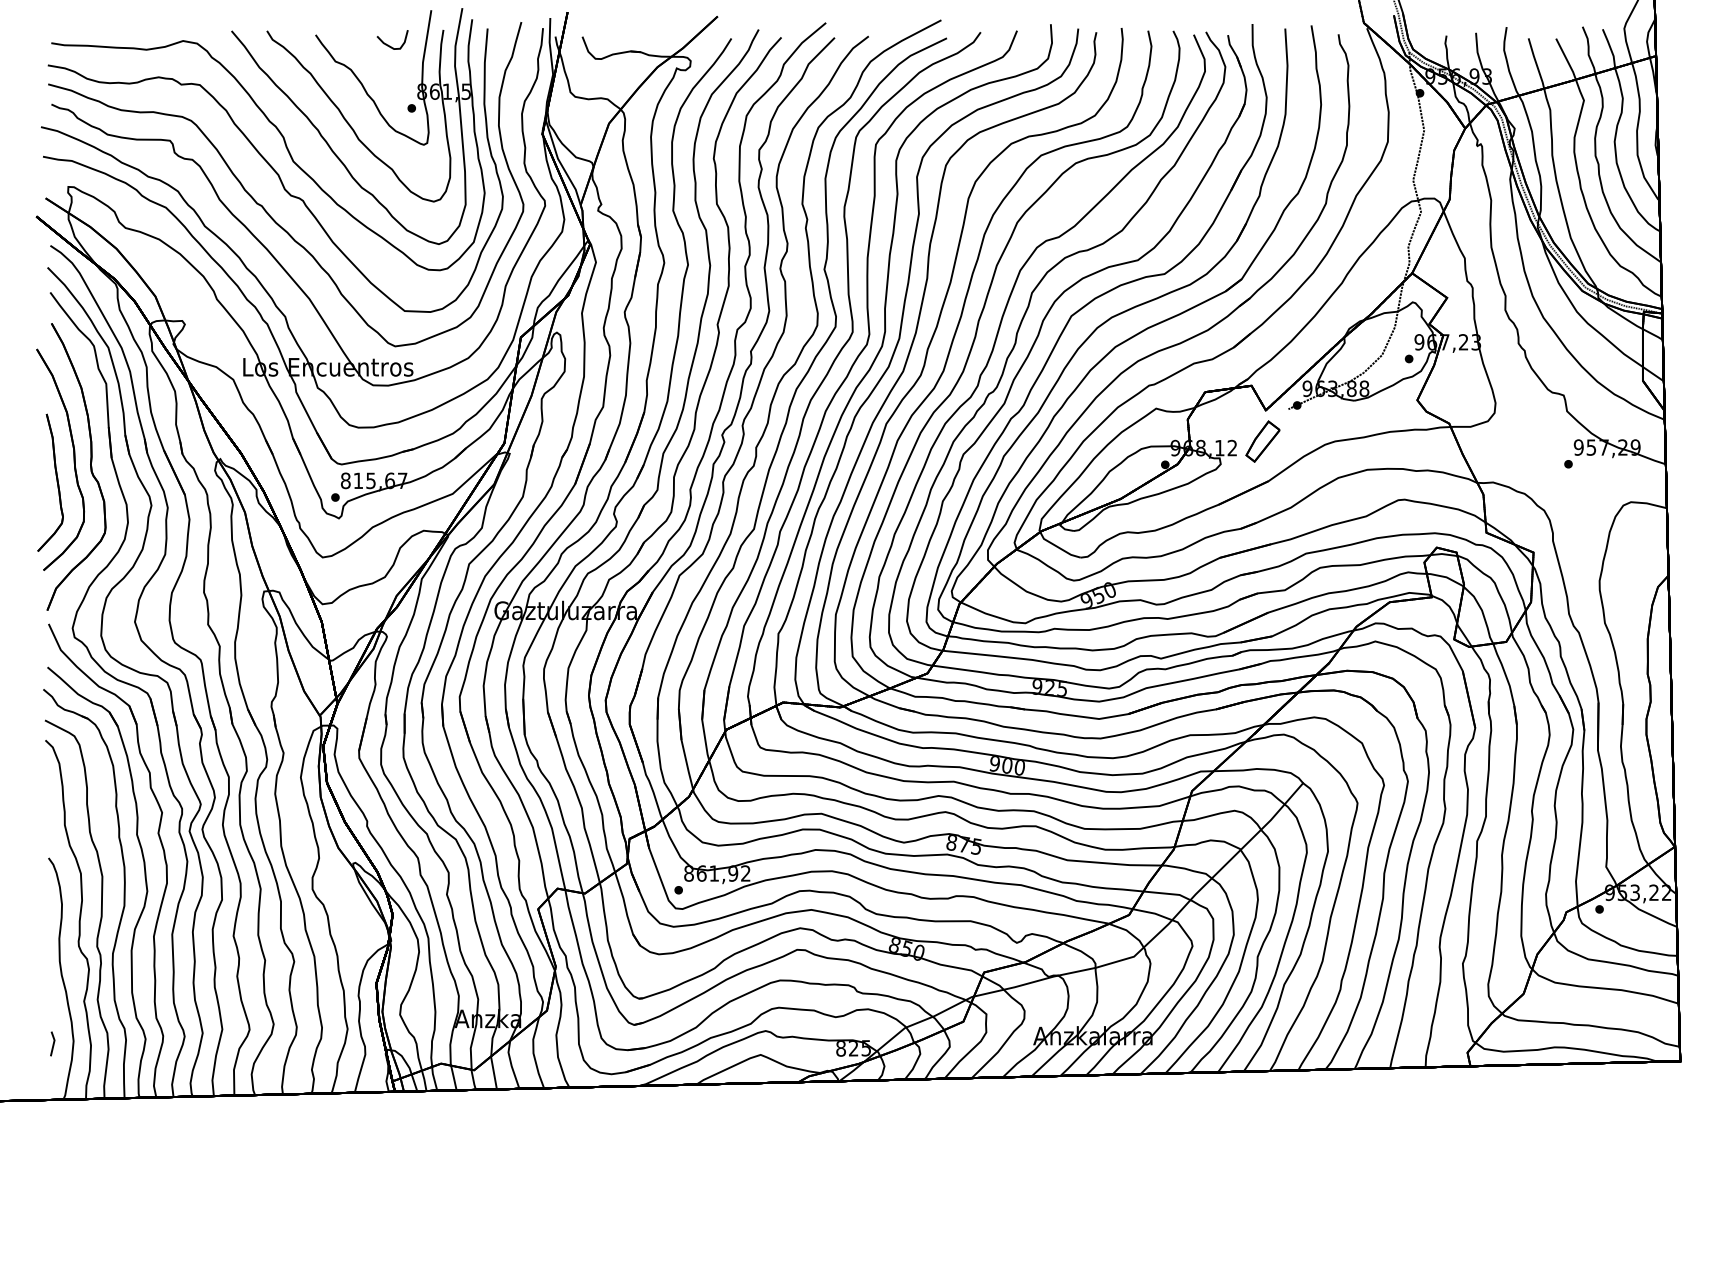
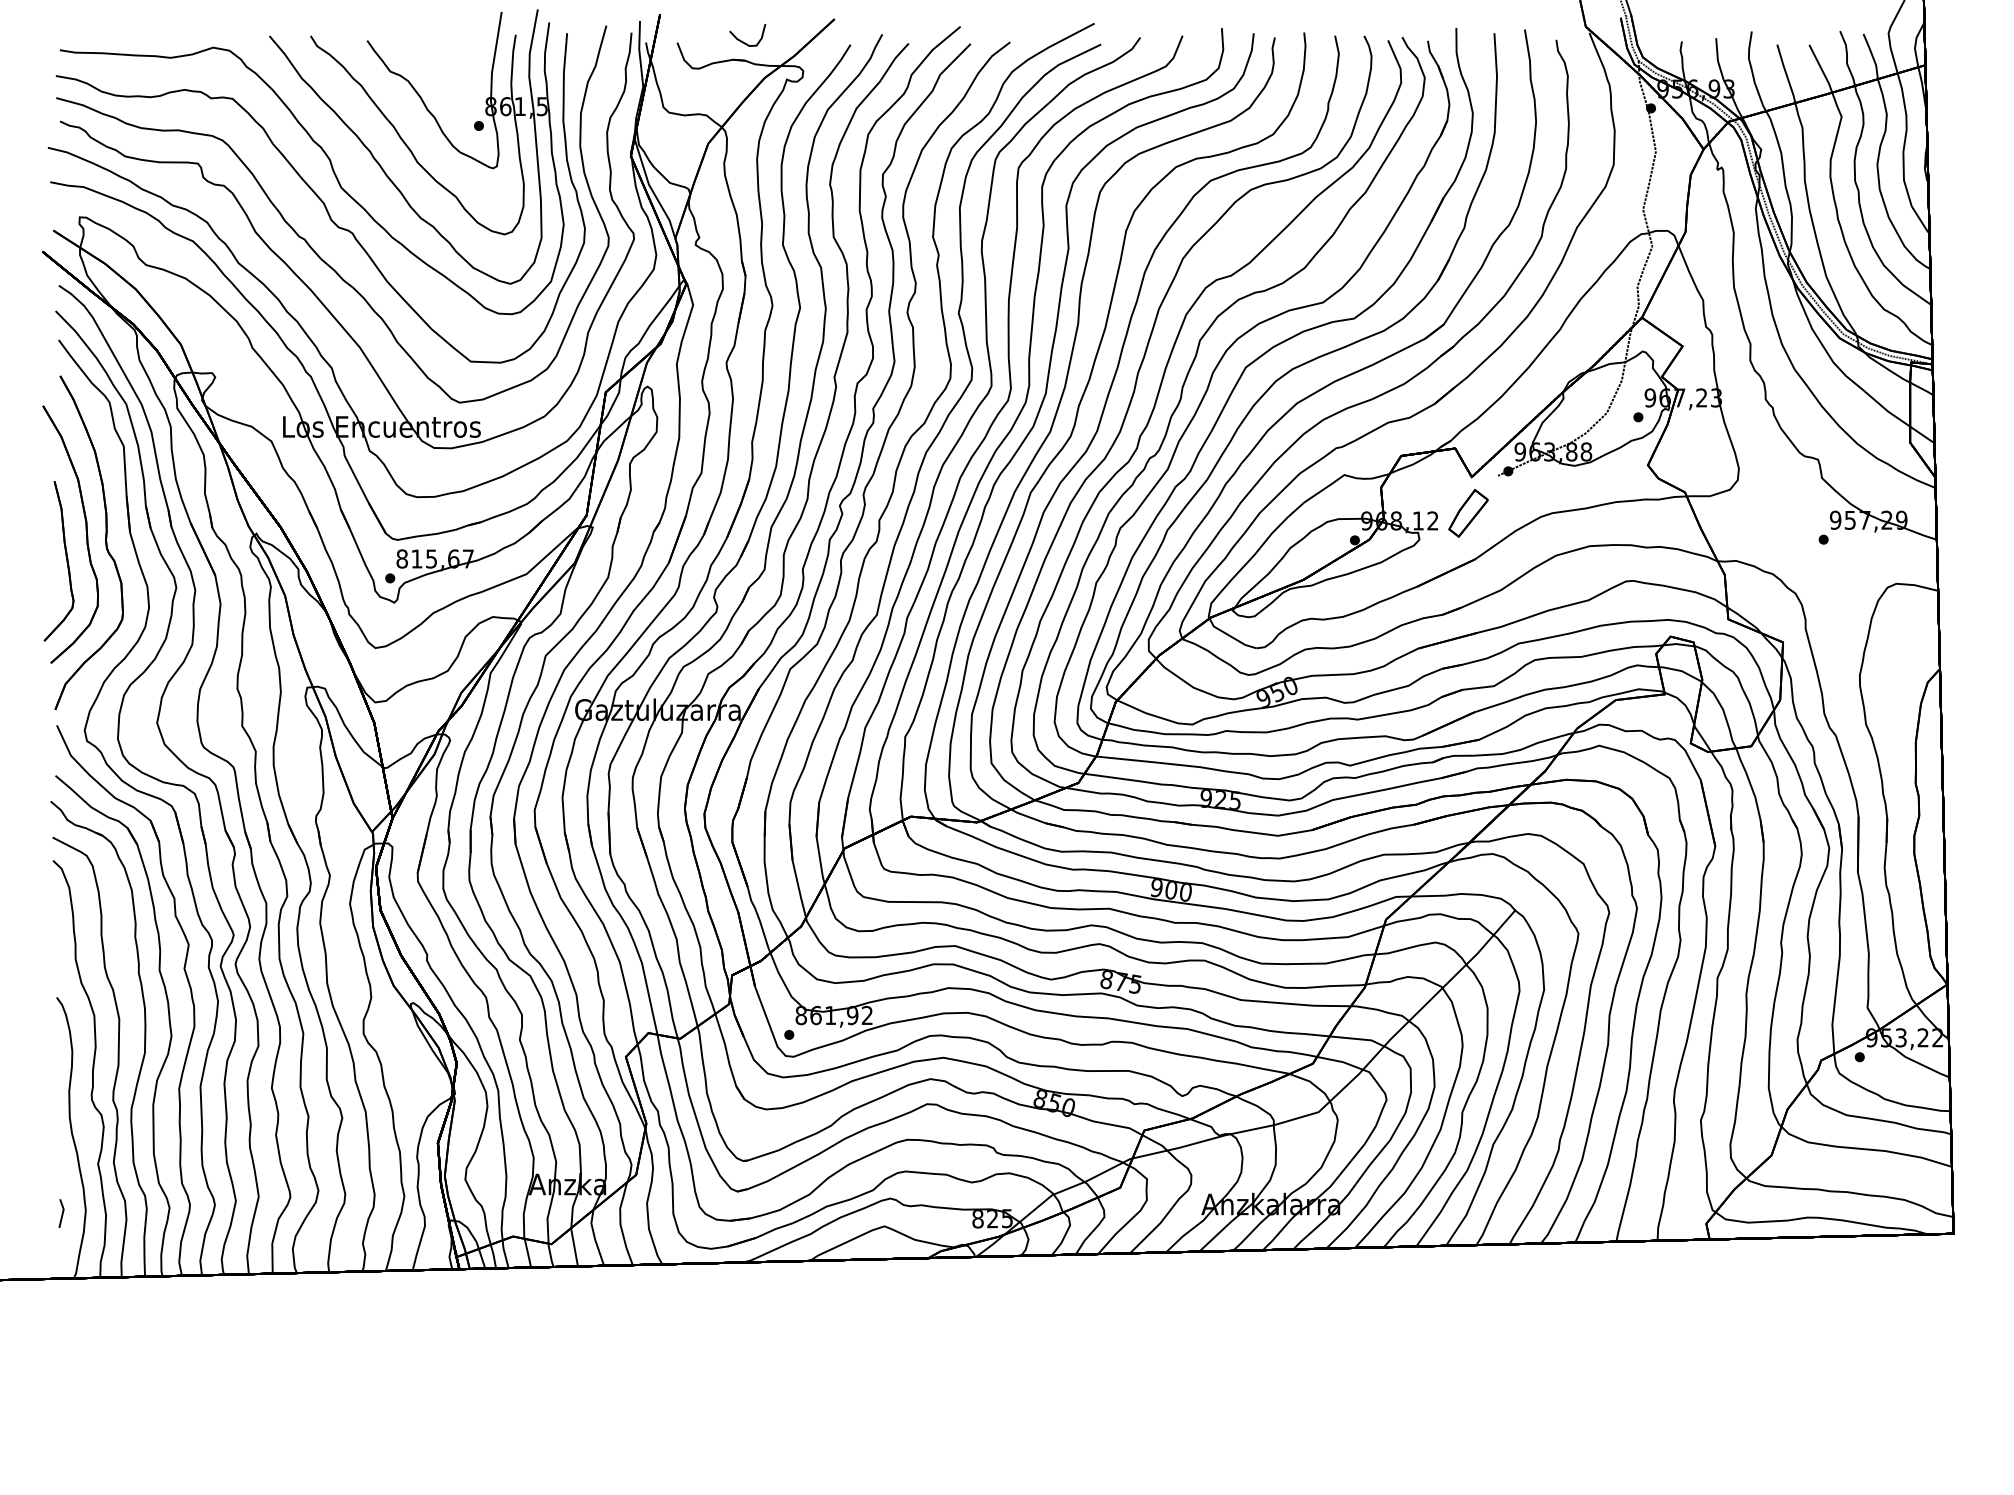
part: (389, 45) -> (743, 41), moved

